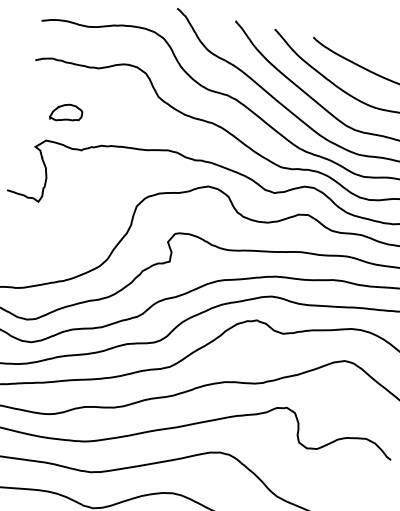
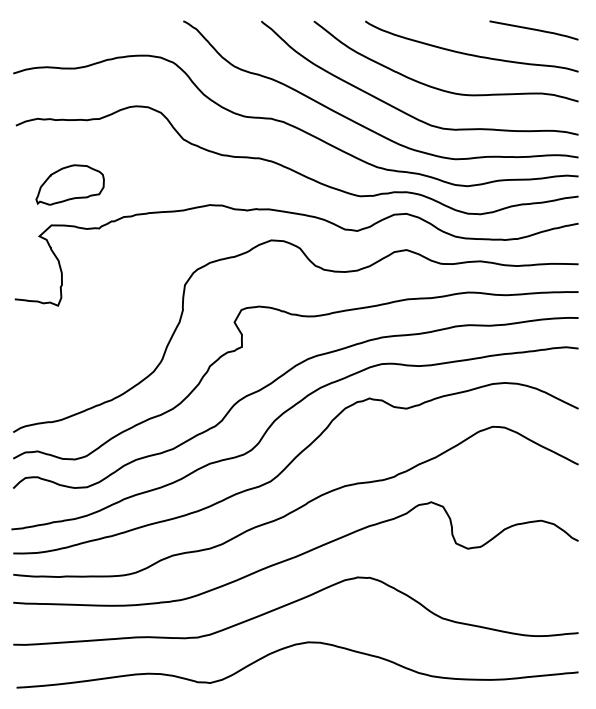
part: (66, 112) -> (69, 184), size x1.67

